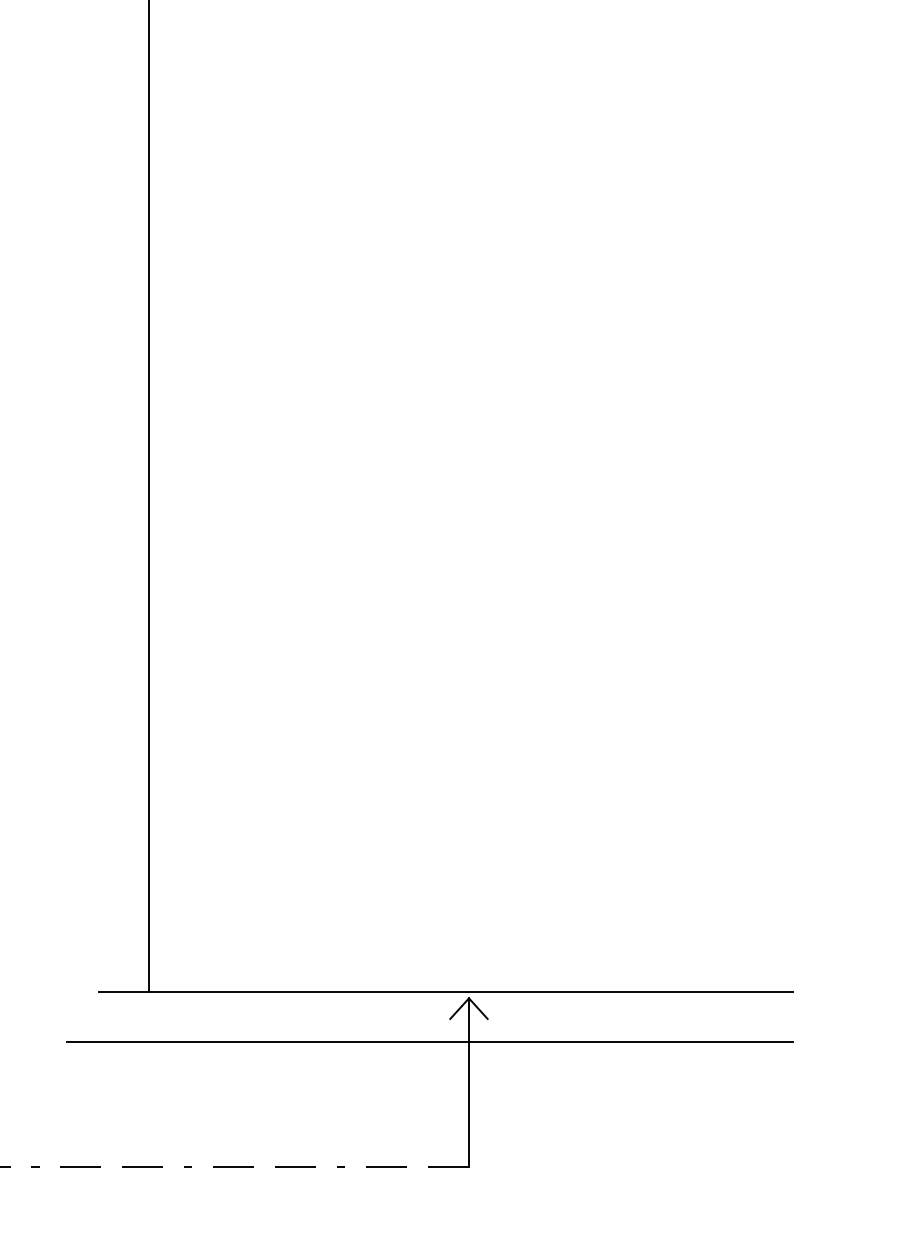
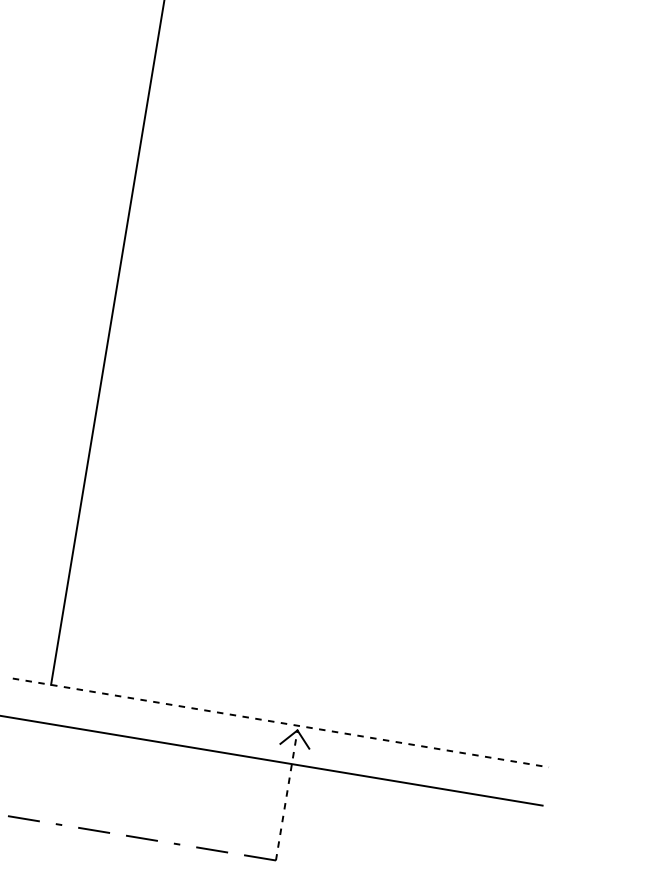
line: (446, 992) -> (280, 722), solid -> dashed
line: (468, 1082) -> (286, 795), solid -> dashed

